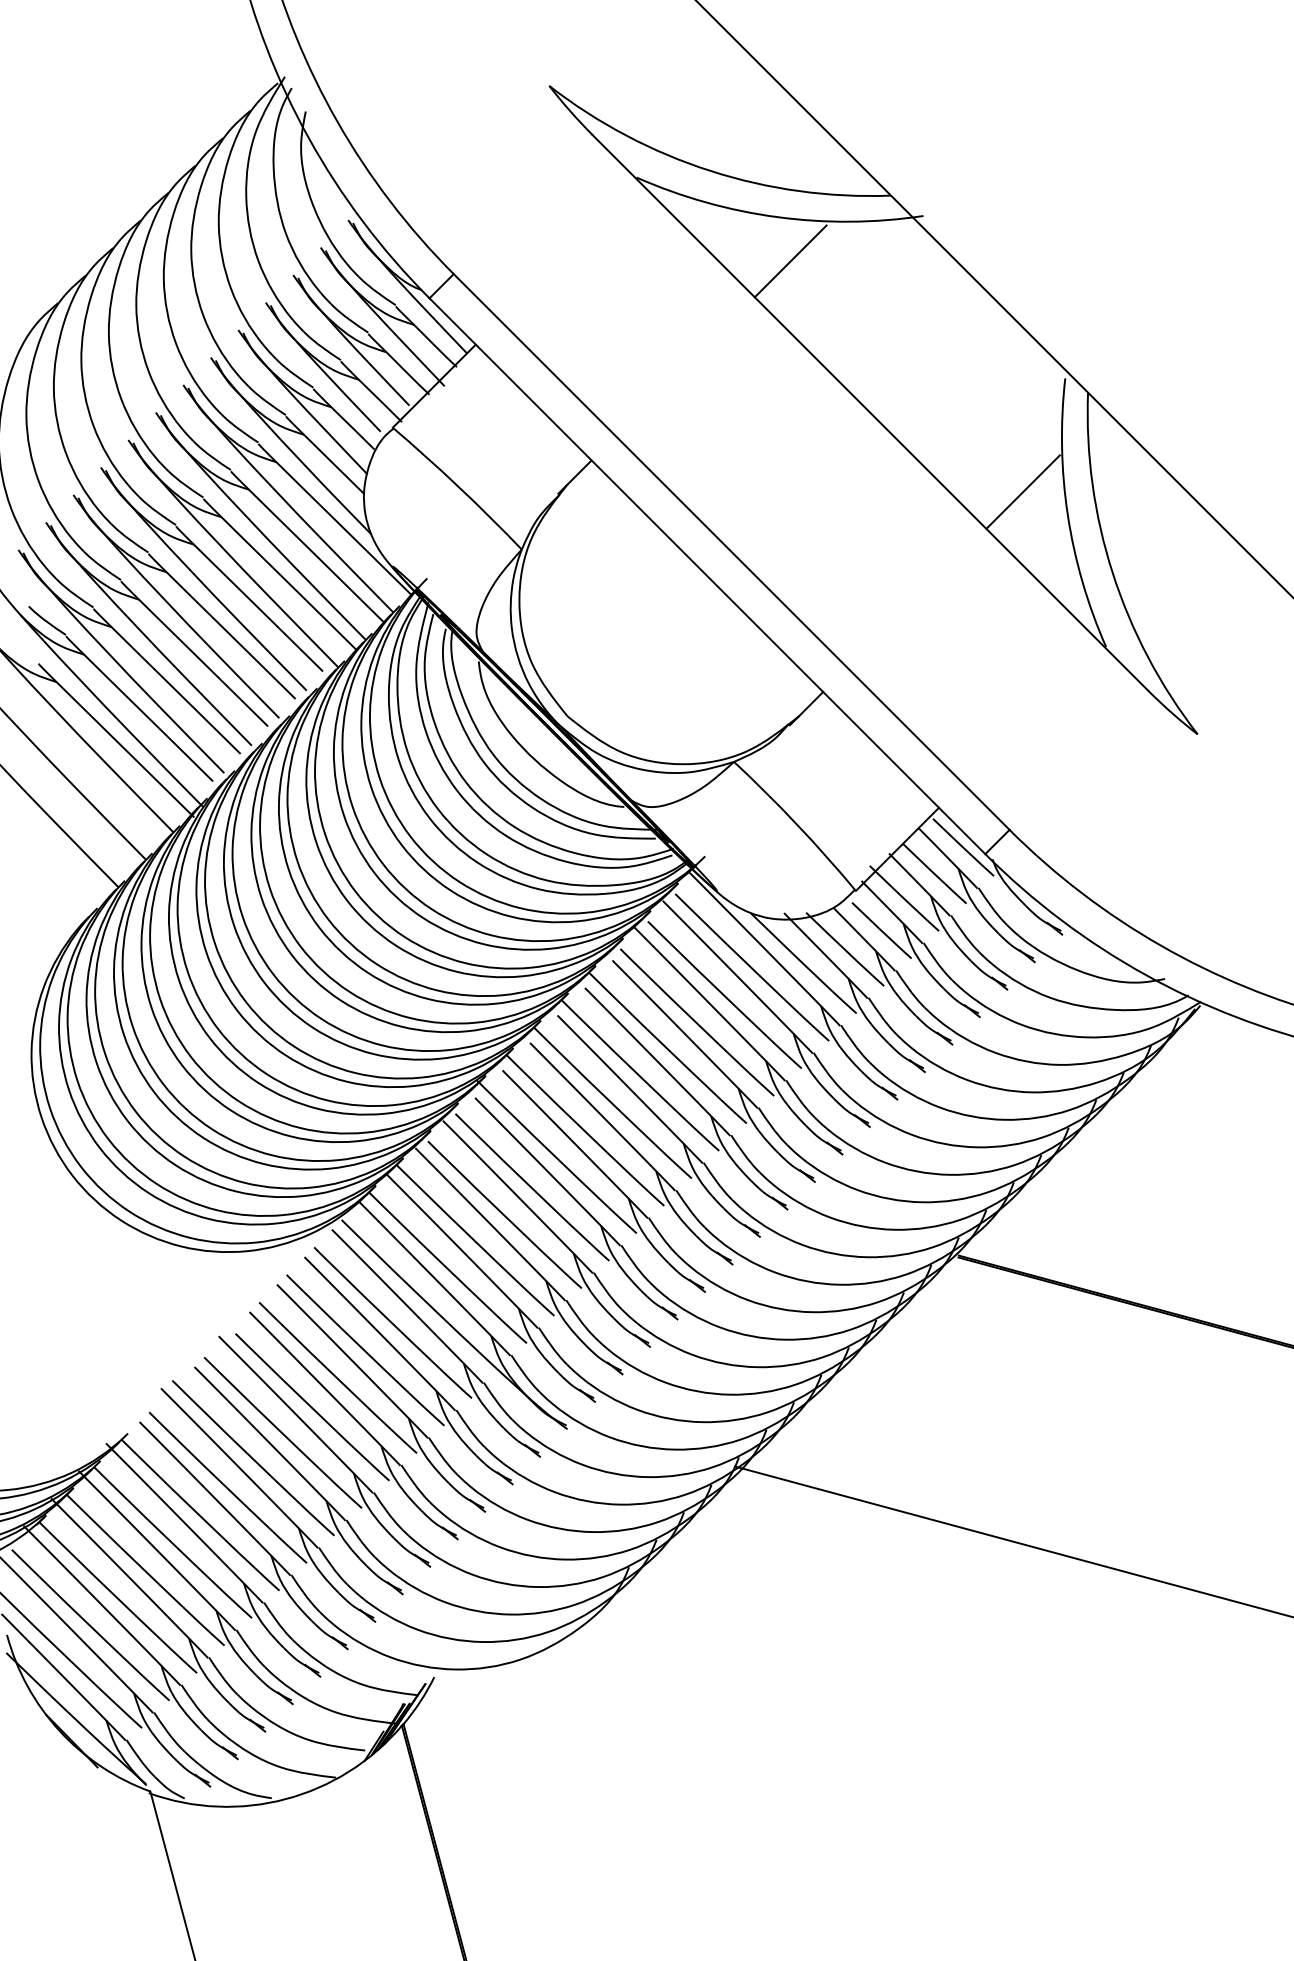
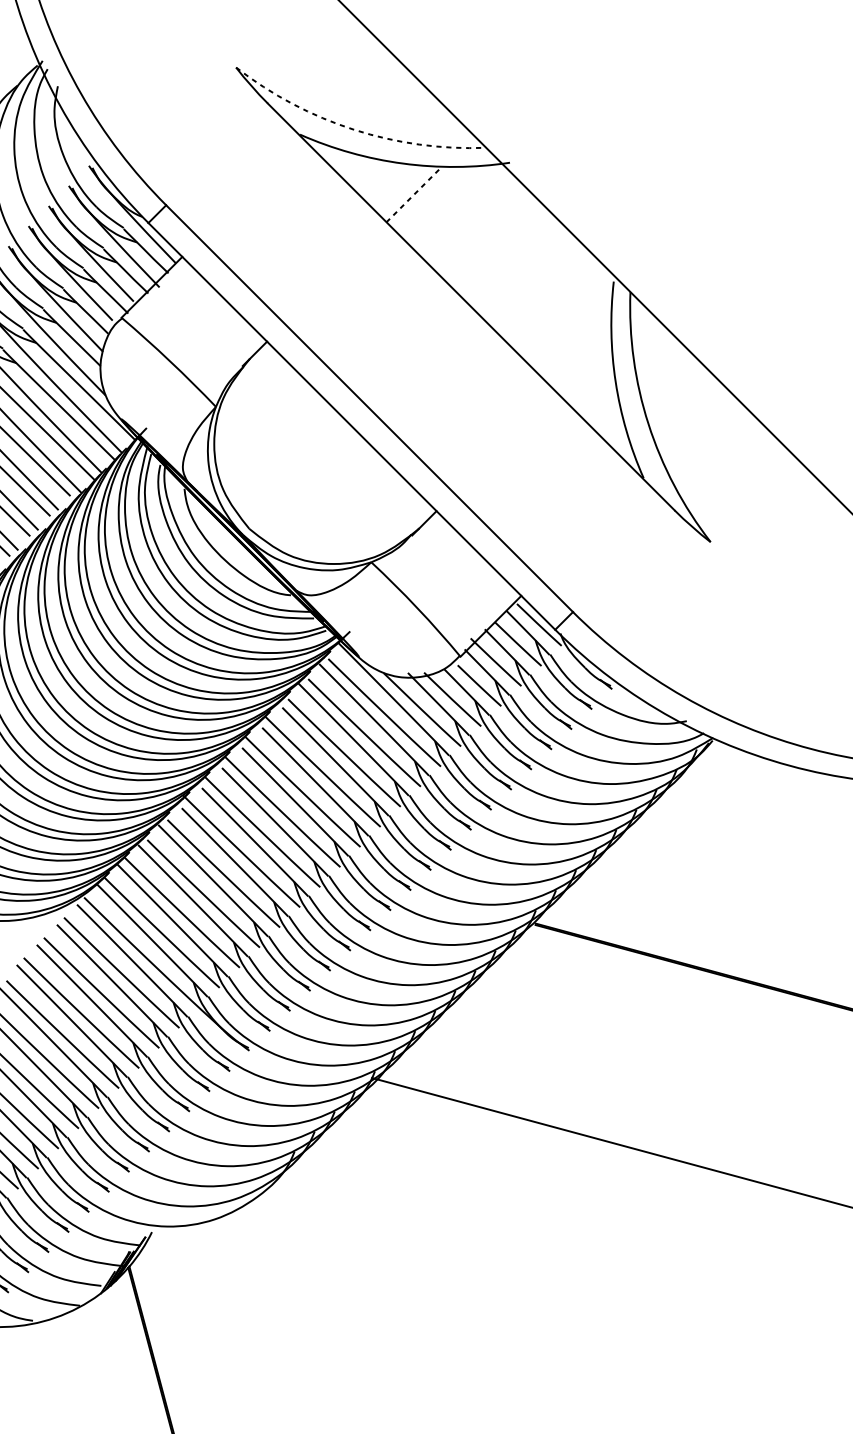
arc: (710, 170) -> (354, 129), solid -> dashed
line: (790, 261) -> (412, 196), solid -> dashed
line: (1022, 491) -> (582, 364), removed

